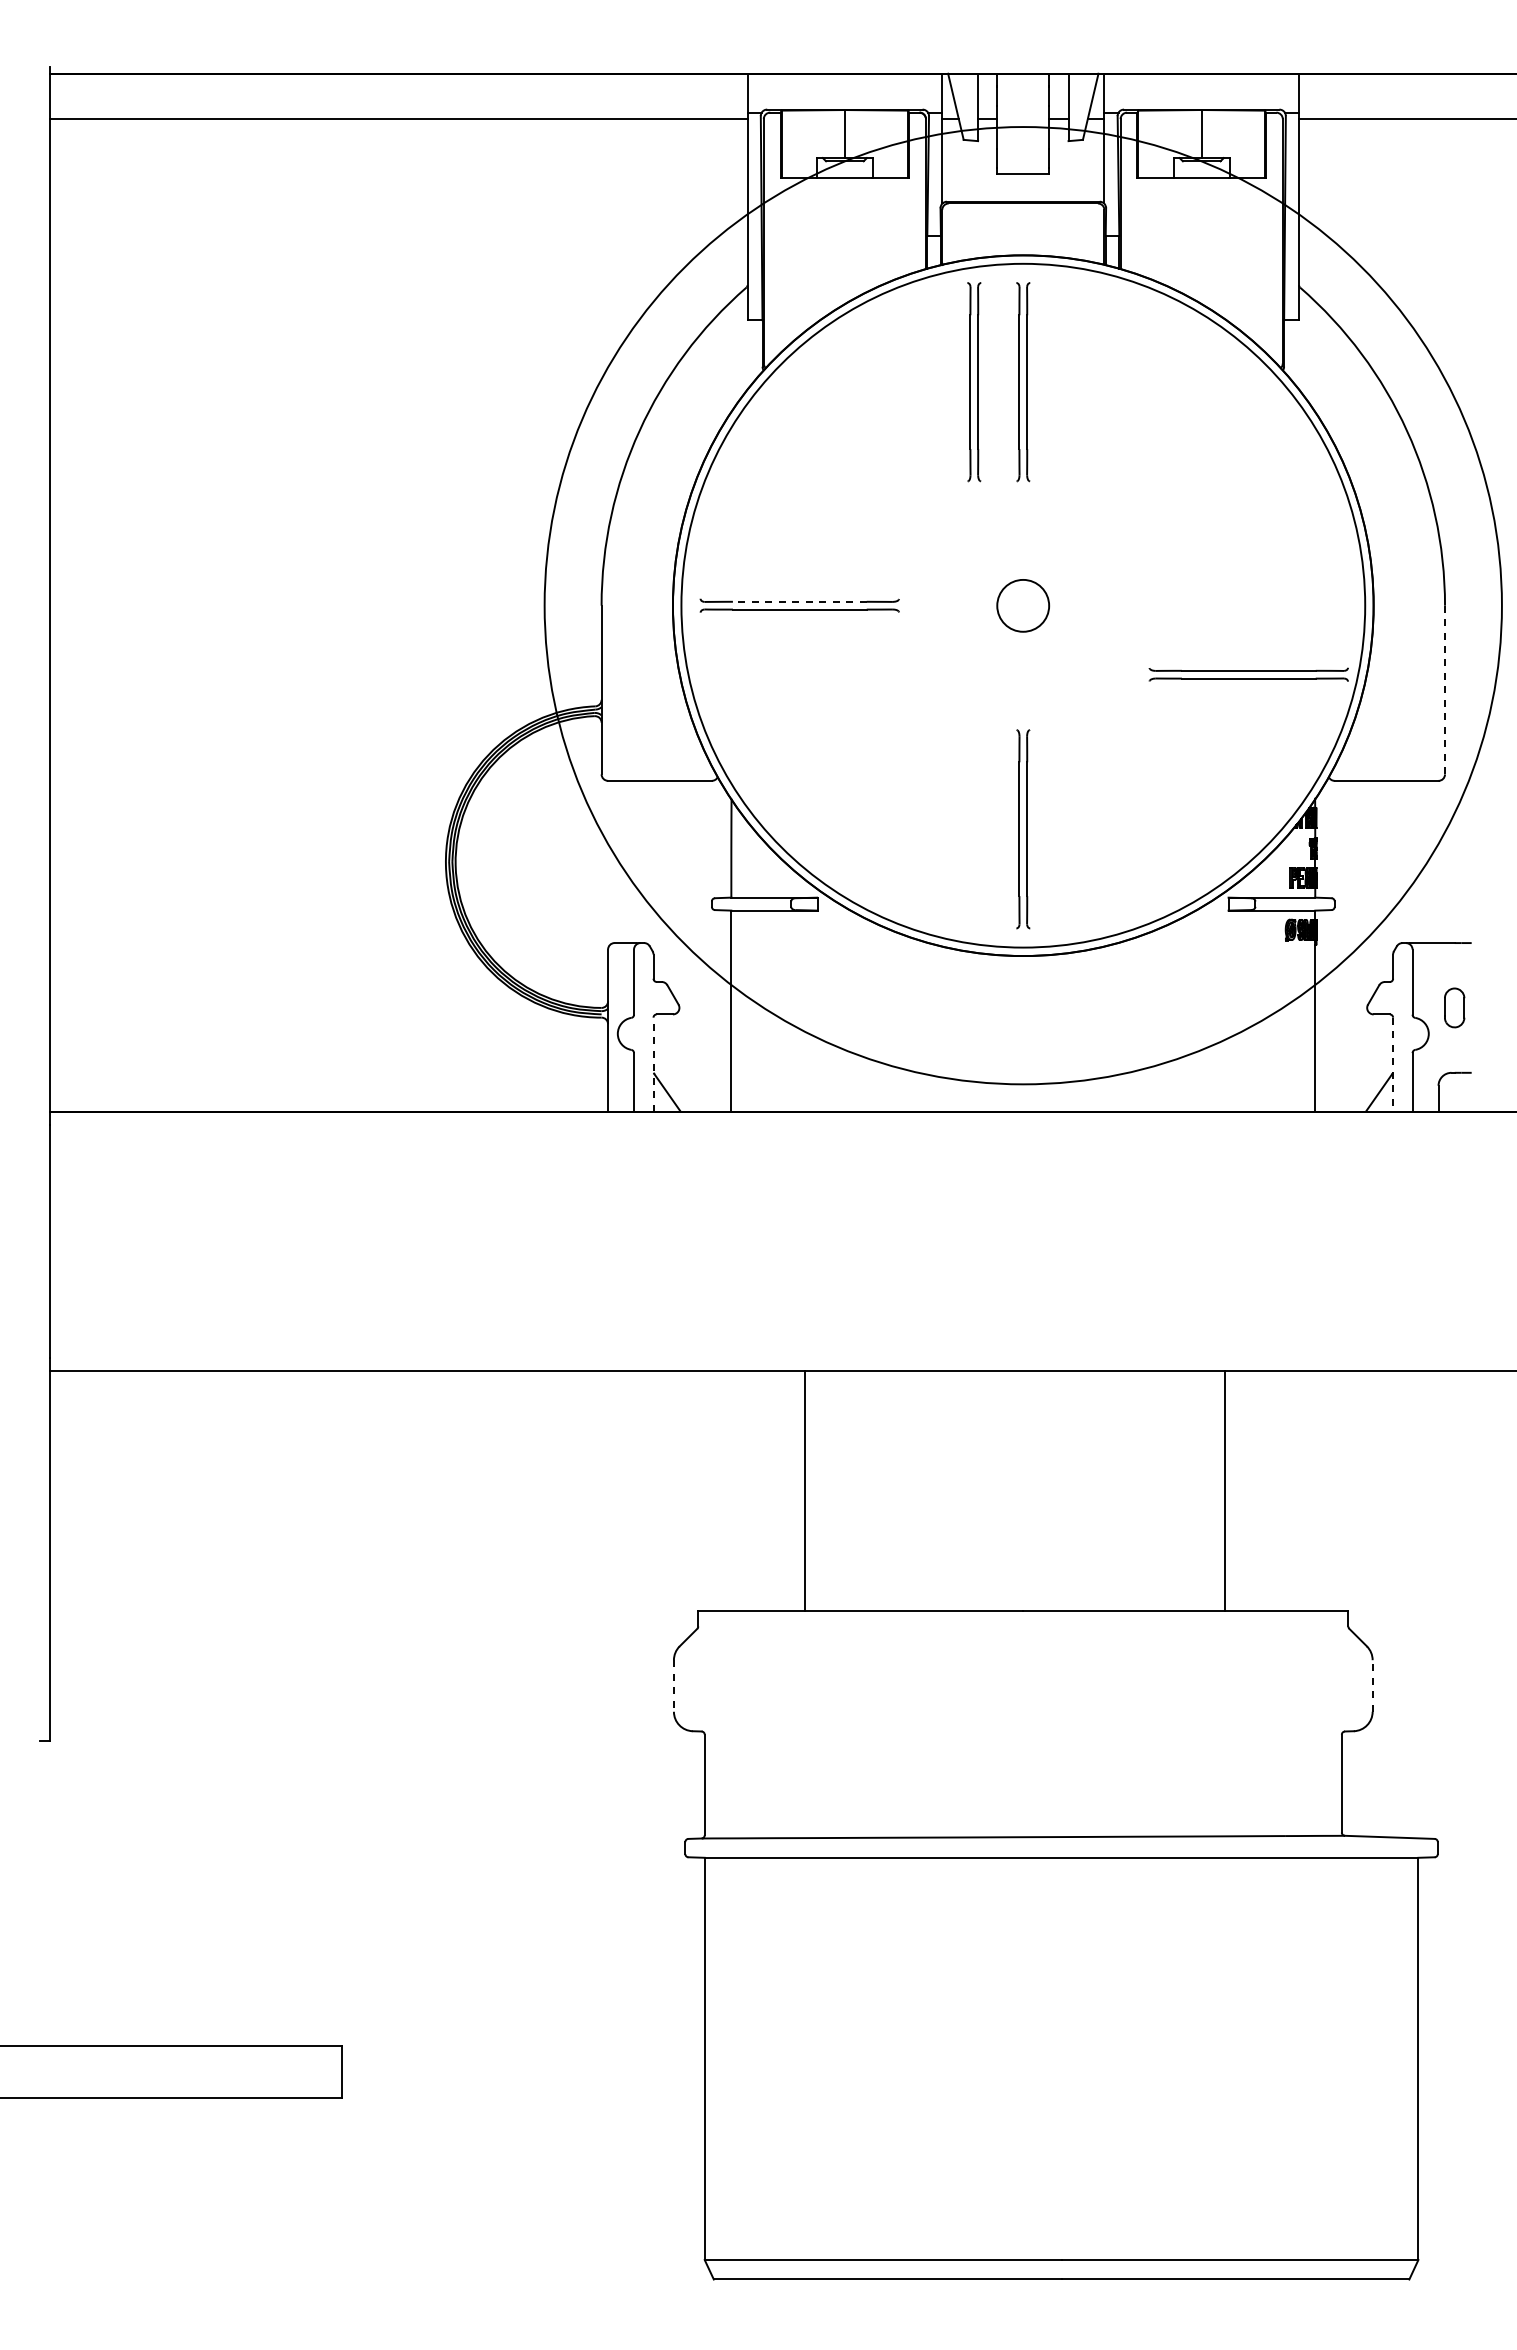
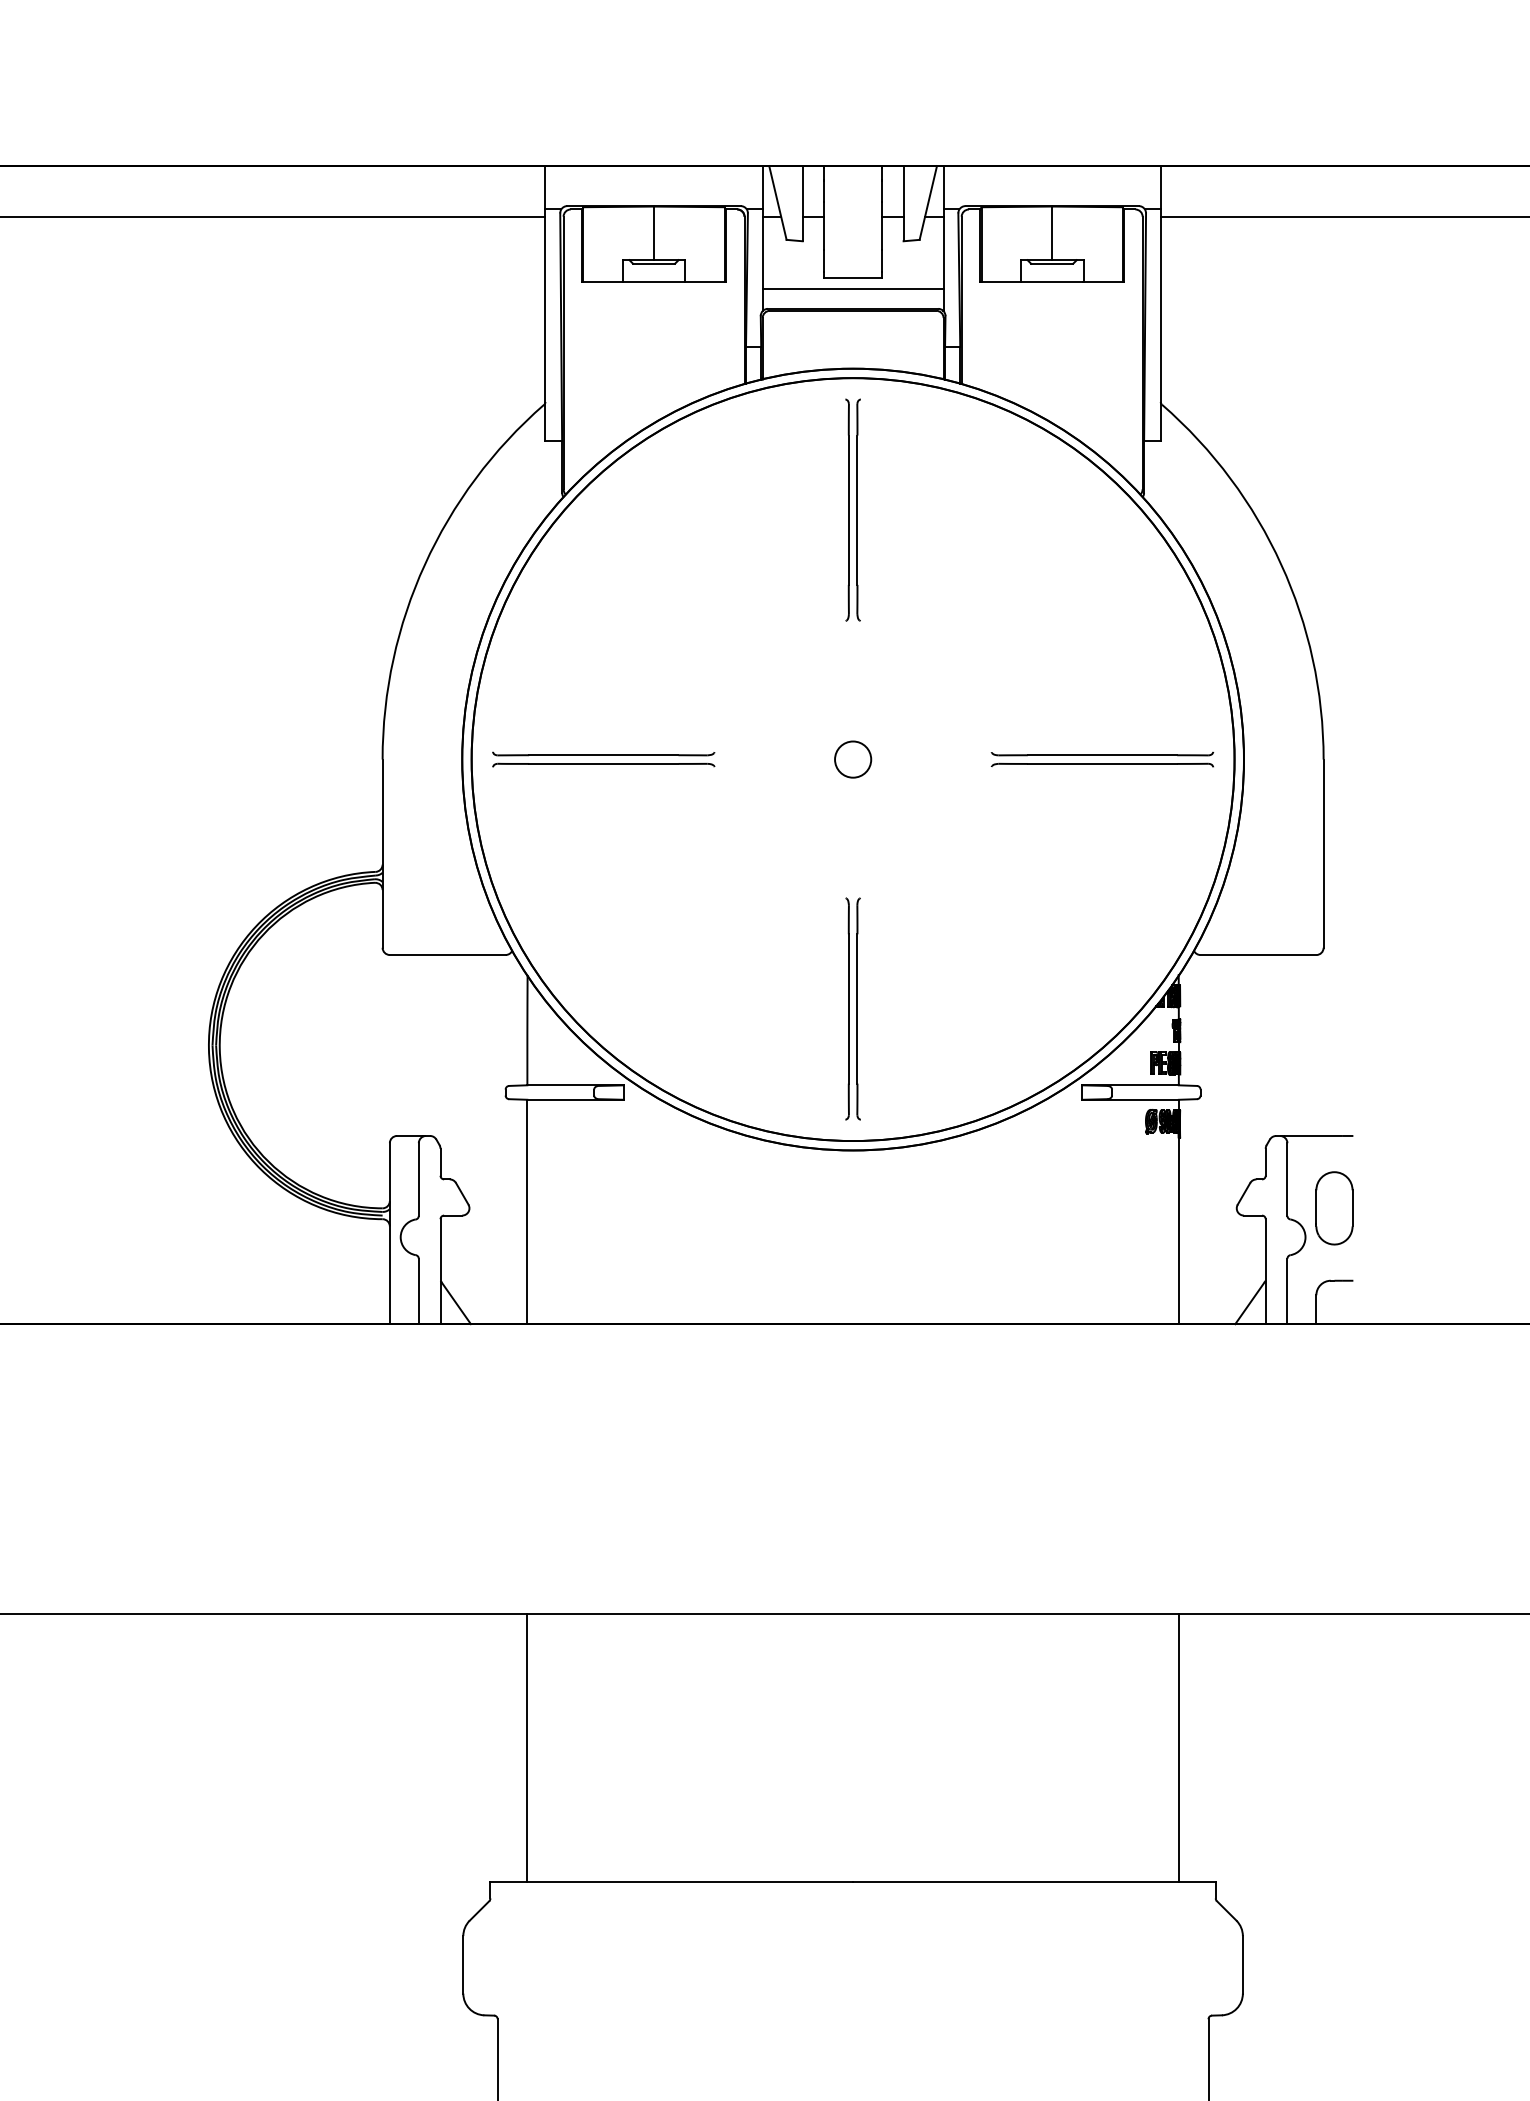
line: (1023, 184) -> (853, 289), added
part: (974, 382) -> (798, 510), removed
line: (799, 601) -> (603, 754), dashed -> solid
circle: (1023, 605) -> (853, 759), size x0.62
circle: (1023, 605) -> (853, 759), size x0.71
part: (1248, 674) -> (1102, 759), moved
line: (1445, 689) -> (1324, 853), dashed -> solid
part: (1454, 1007) -> (1334, 1207), size x1.67
line: (653, 1064) -> (440, 1271), dashed -> solid
line: (1393, 1065) -> (1266, 1272), dashed -> solid
line: (805, 1491) -> (527, 1747), moved
line: (1225, 1491) -> (1179, 1747), moved
line: (673, 1685) -> (462, 1964), dashed -> solid
line: (1372, 1685) -> (1242, 1964), dashed -> solid

